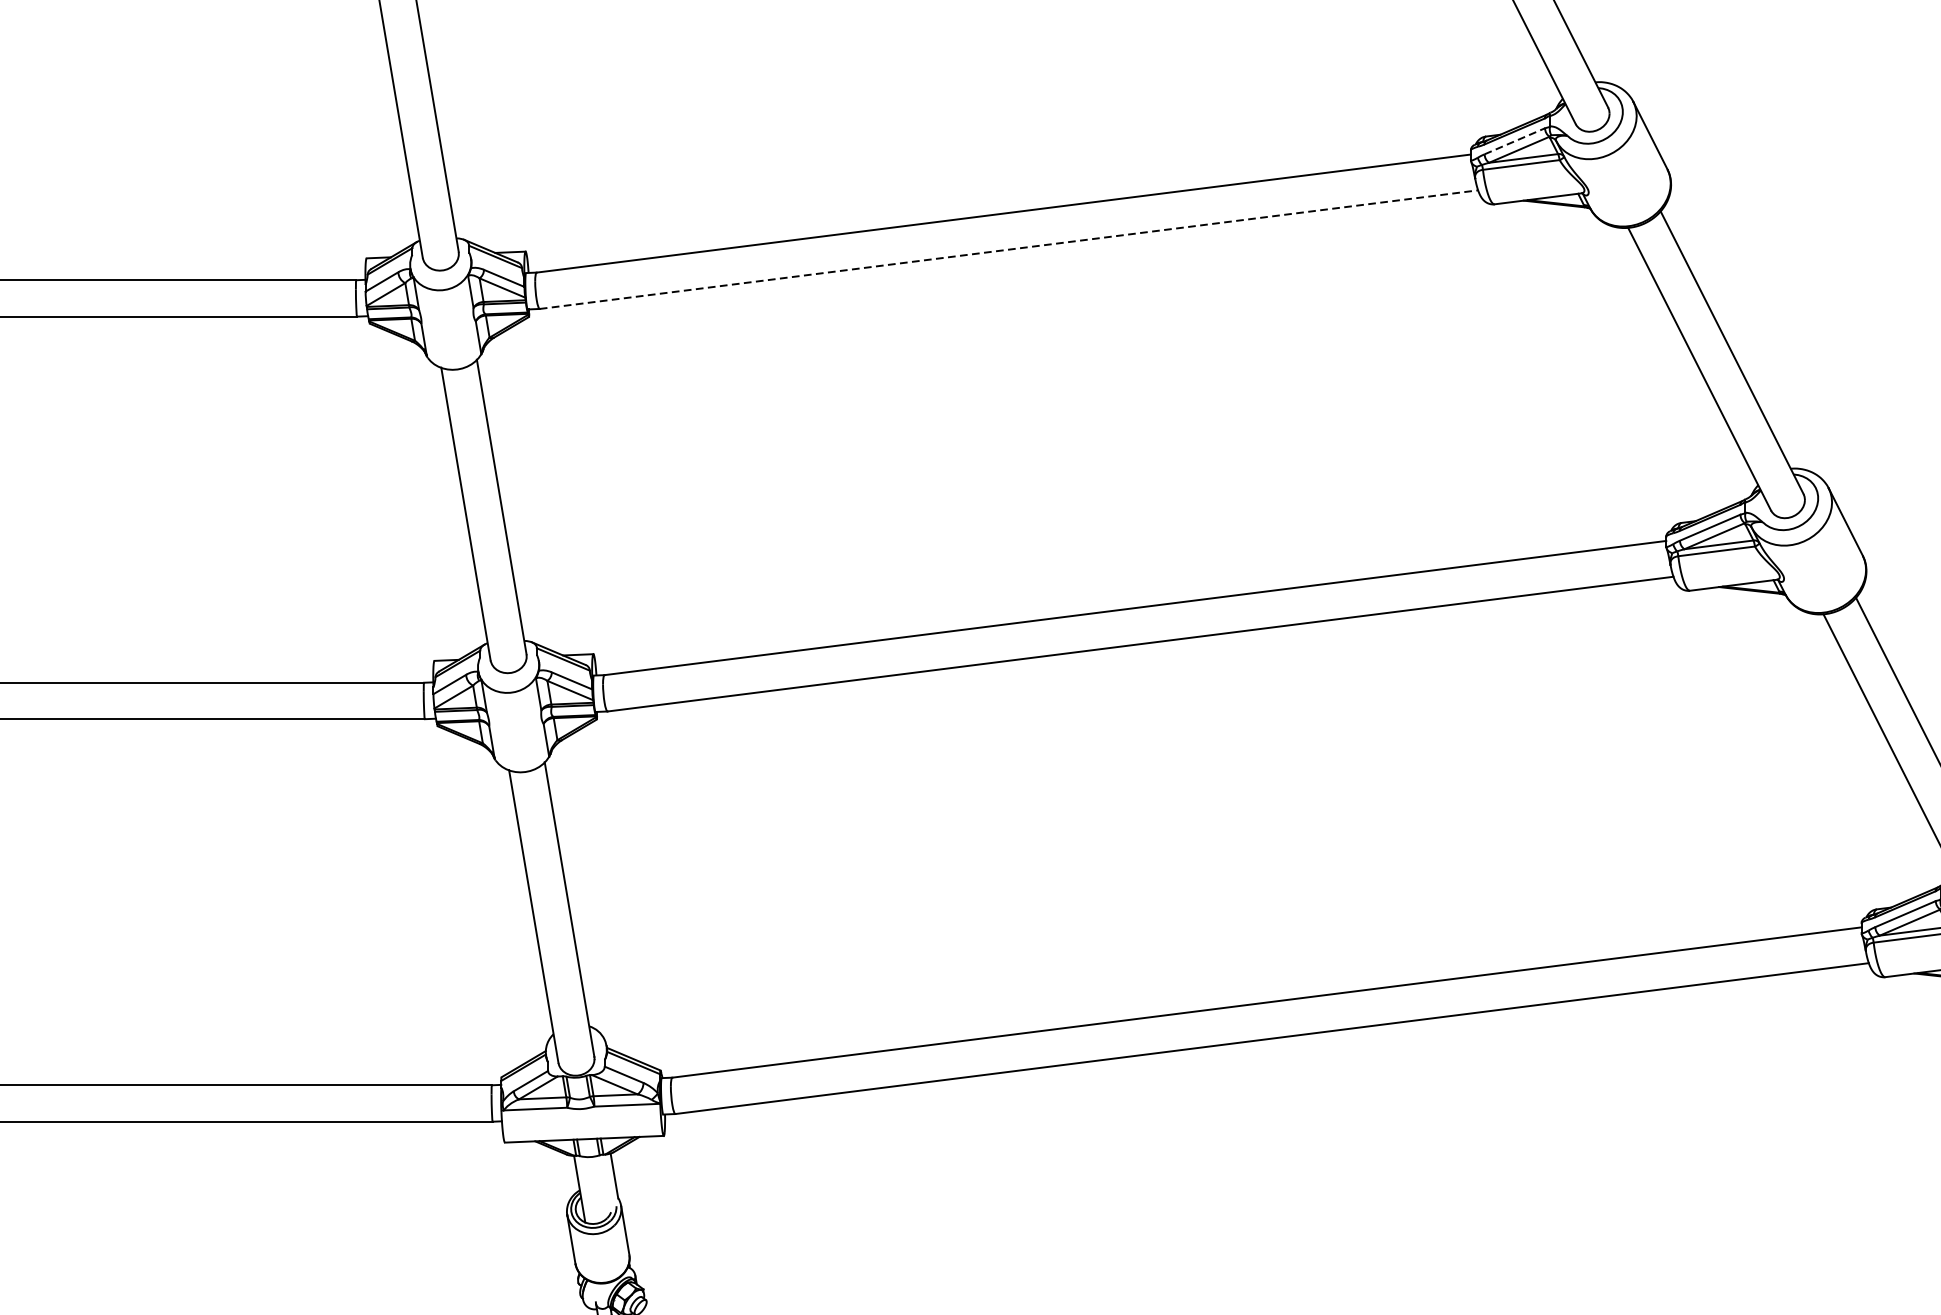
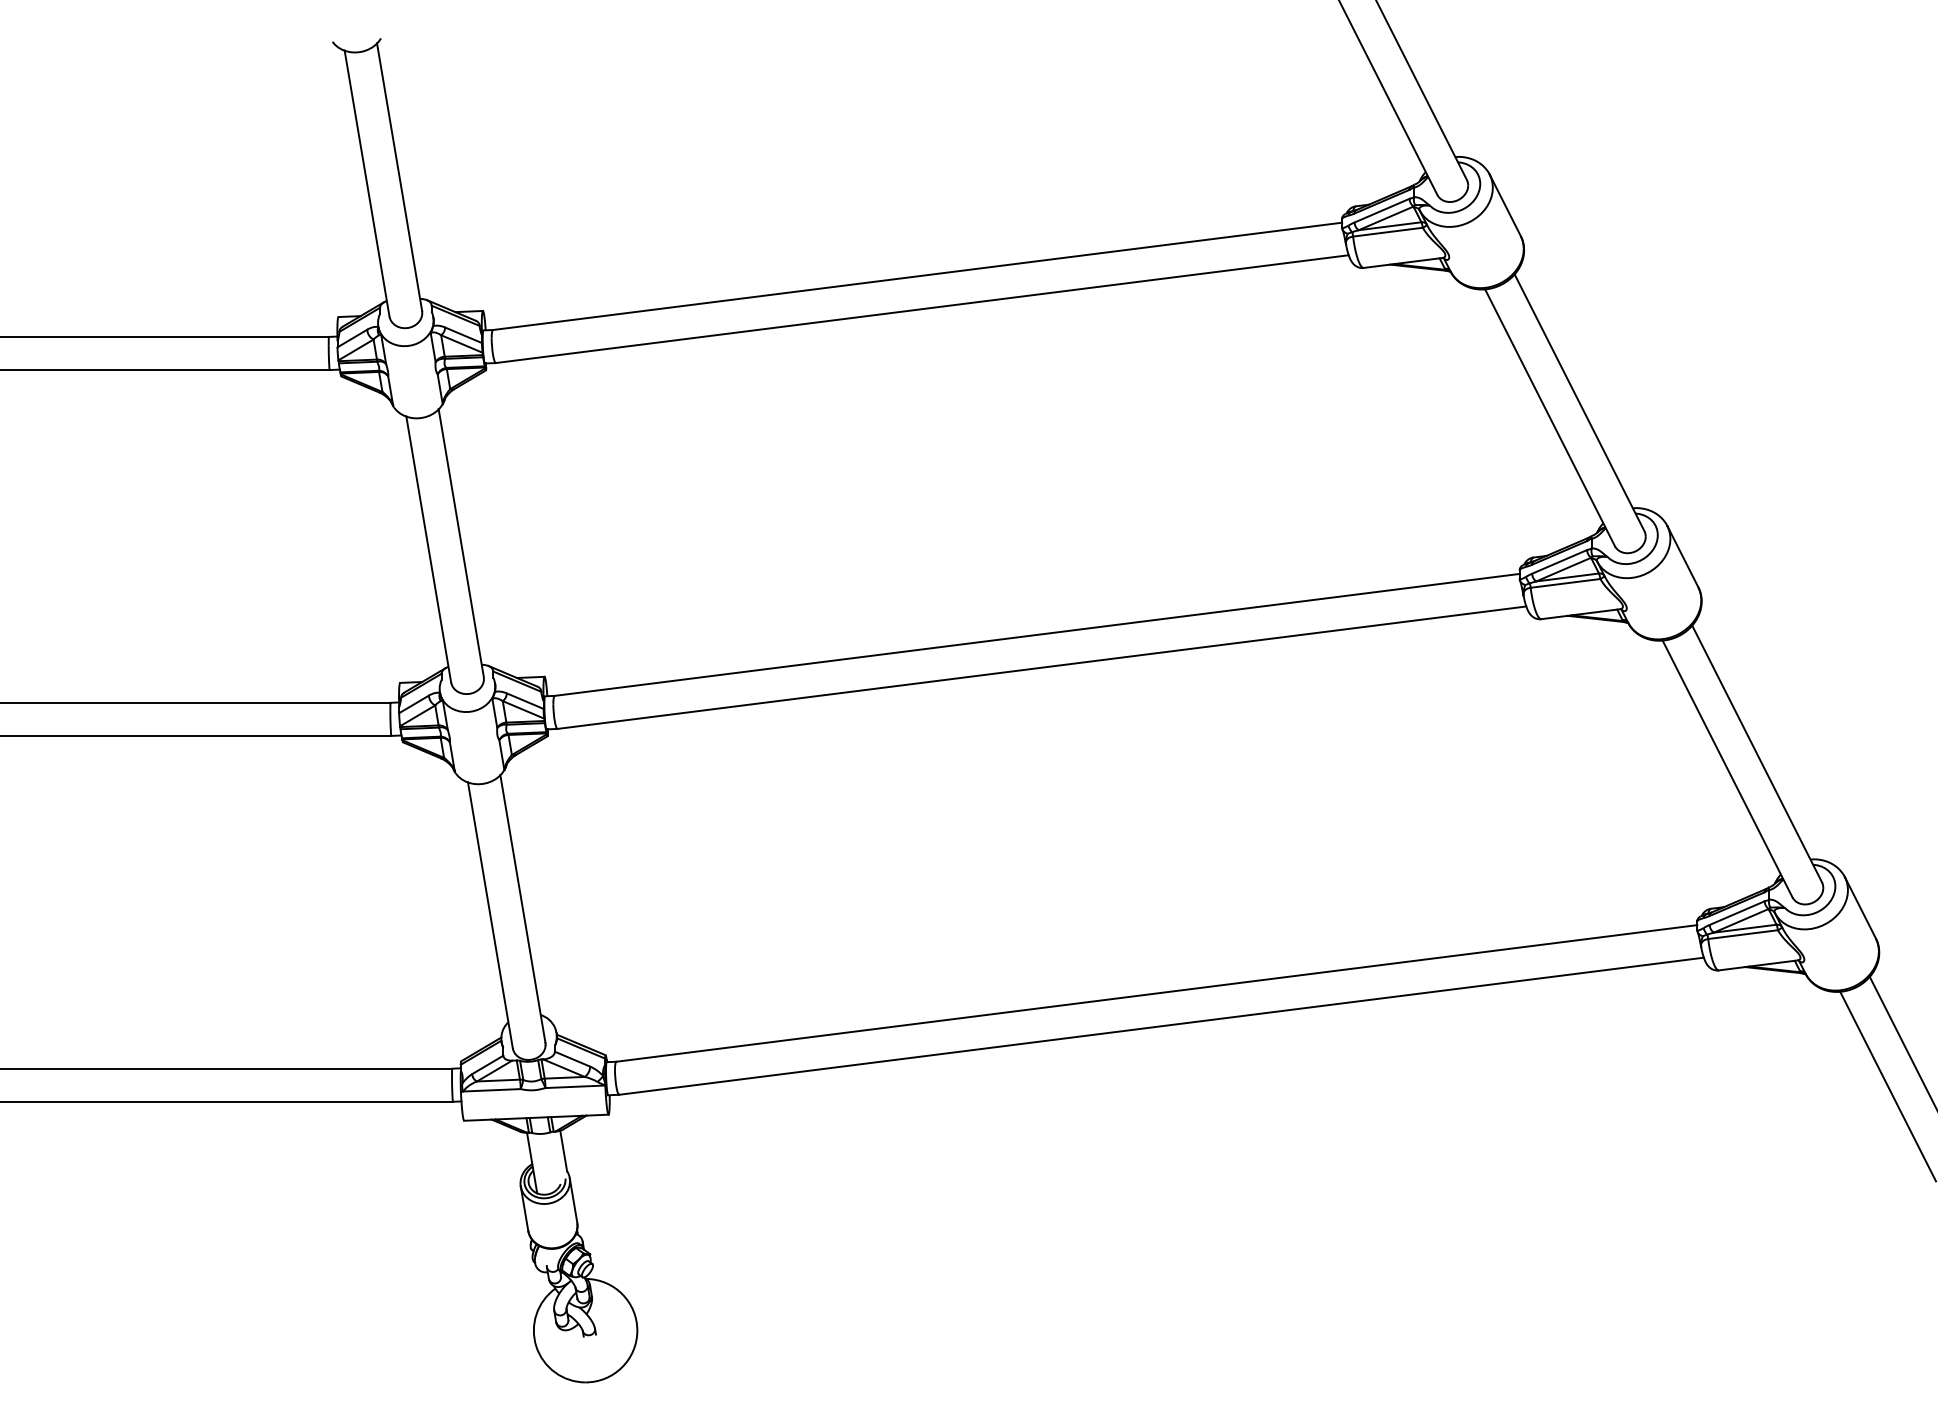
line: (1515, 141) -> (1382, 210), dashed -> solid
line: (1009, 250) -> (922, 309), dashed -> solid

